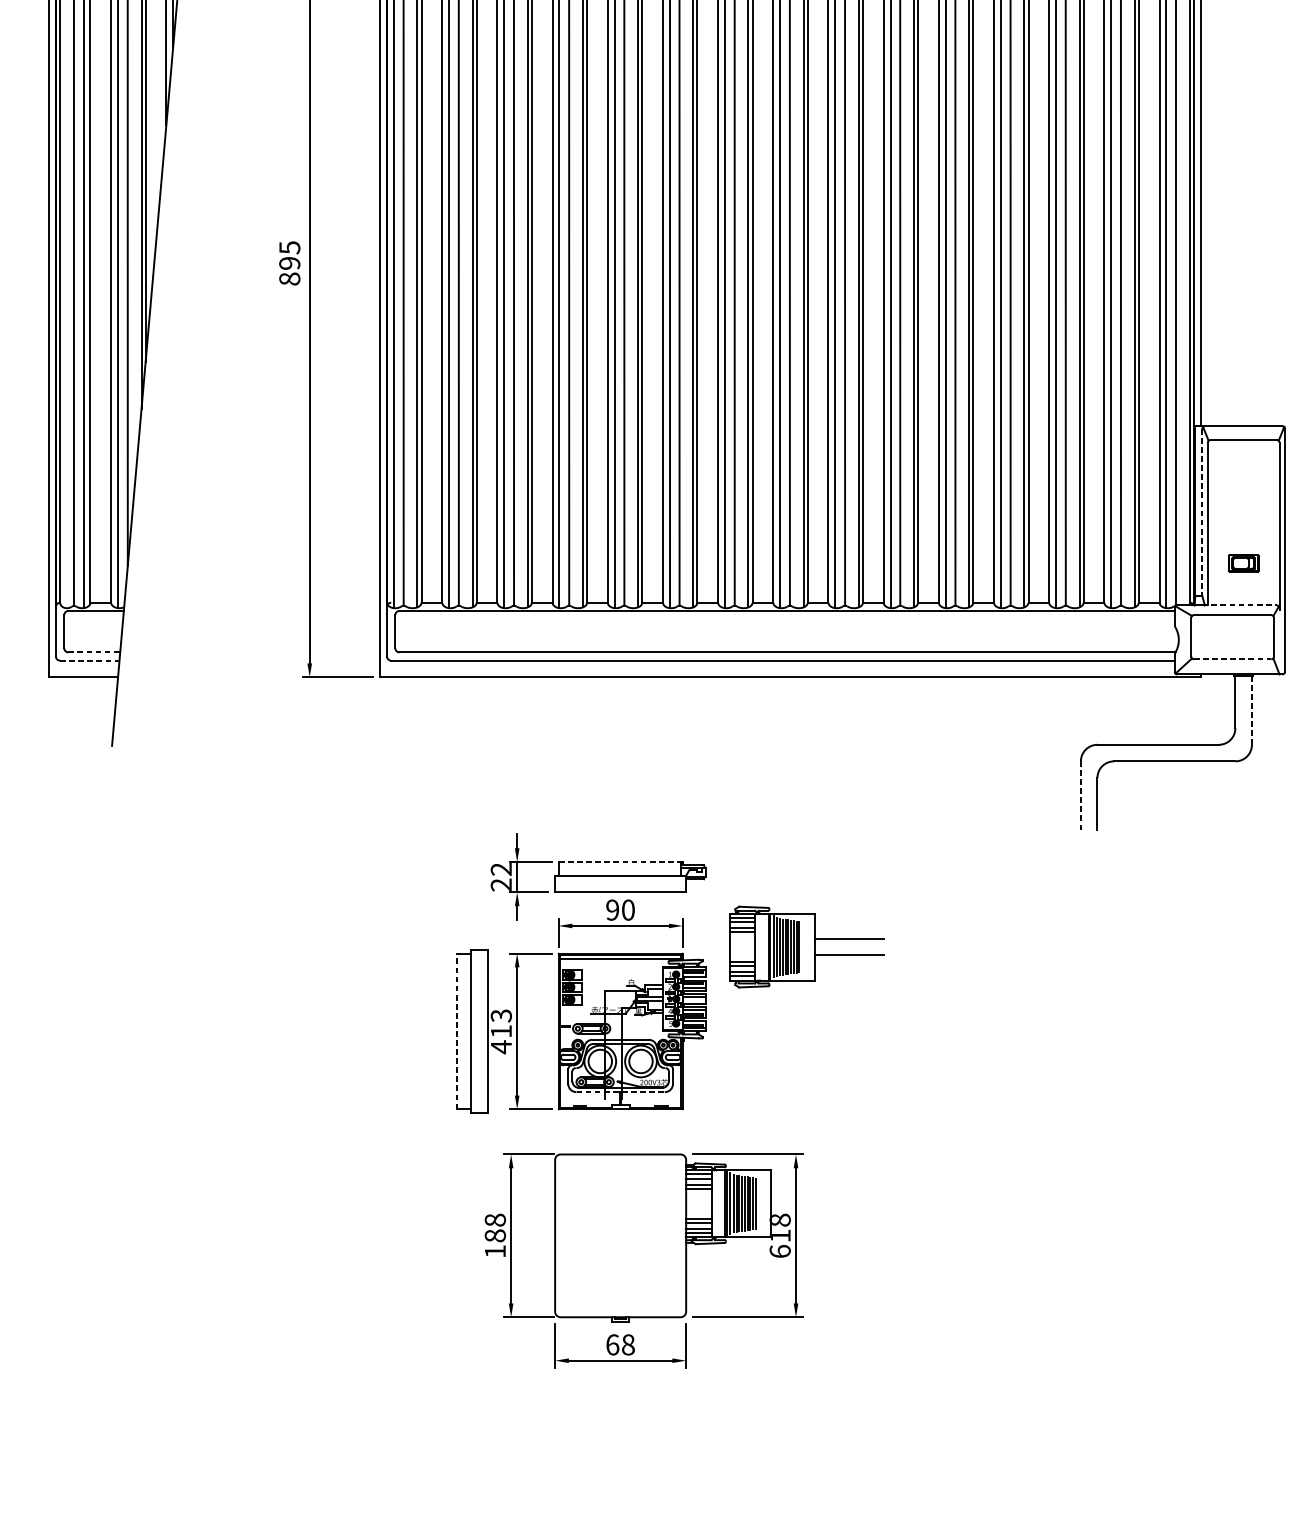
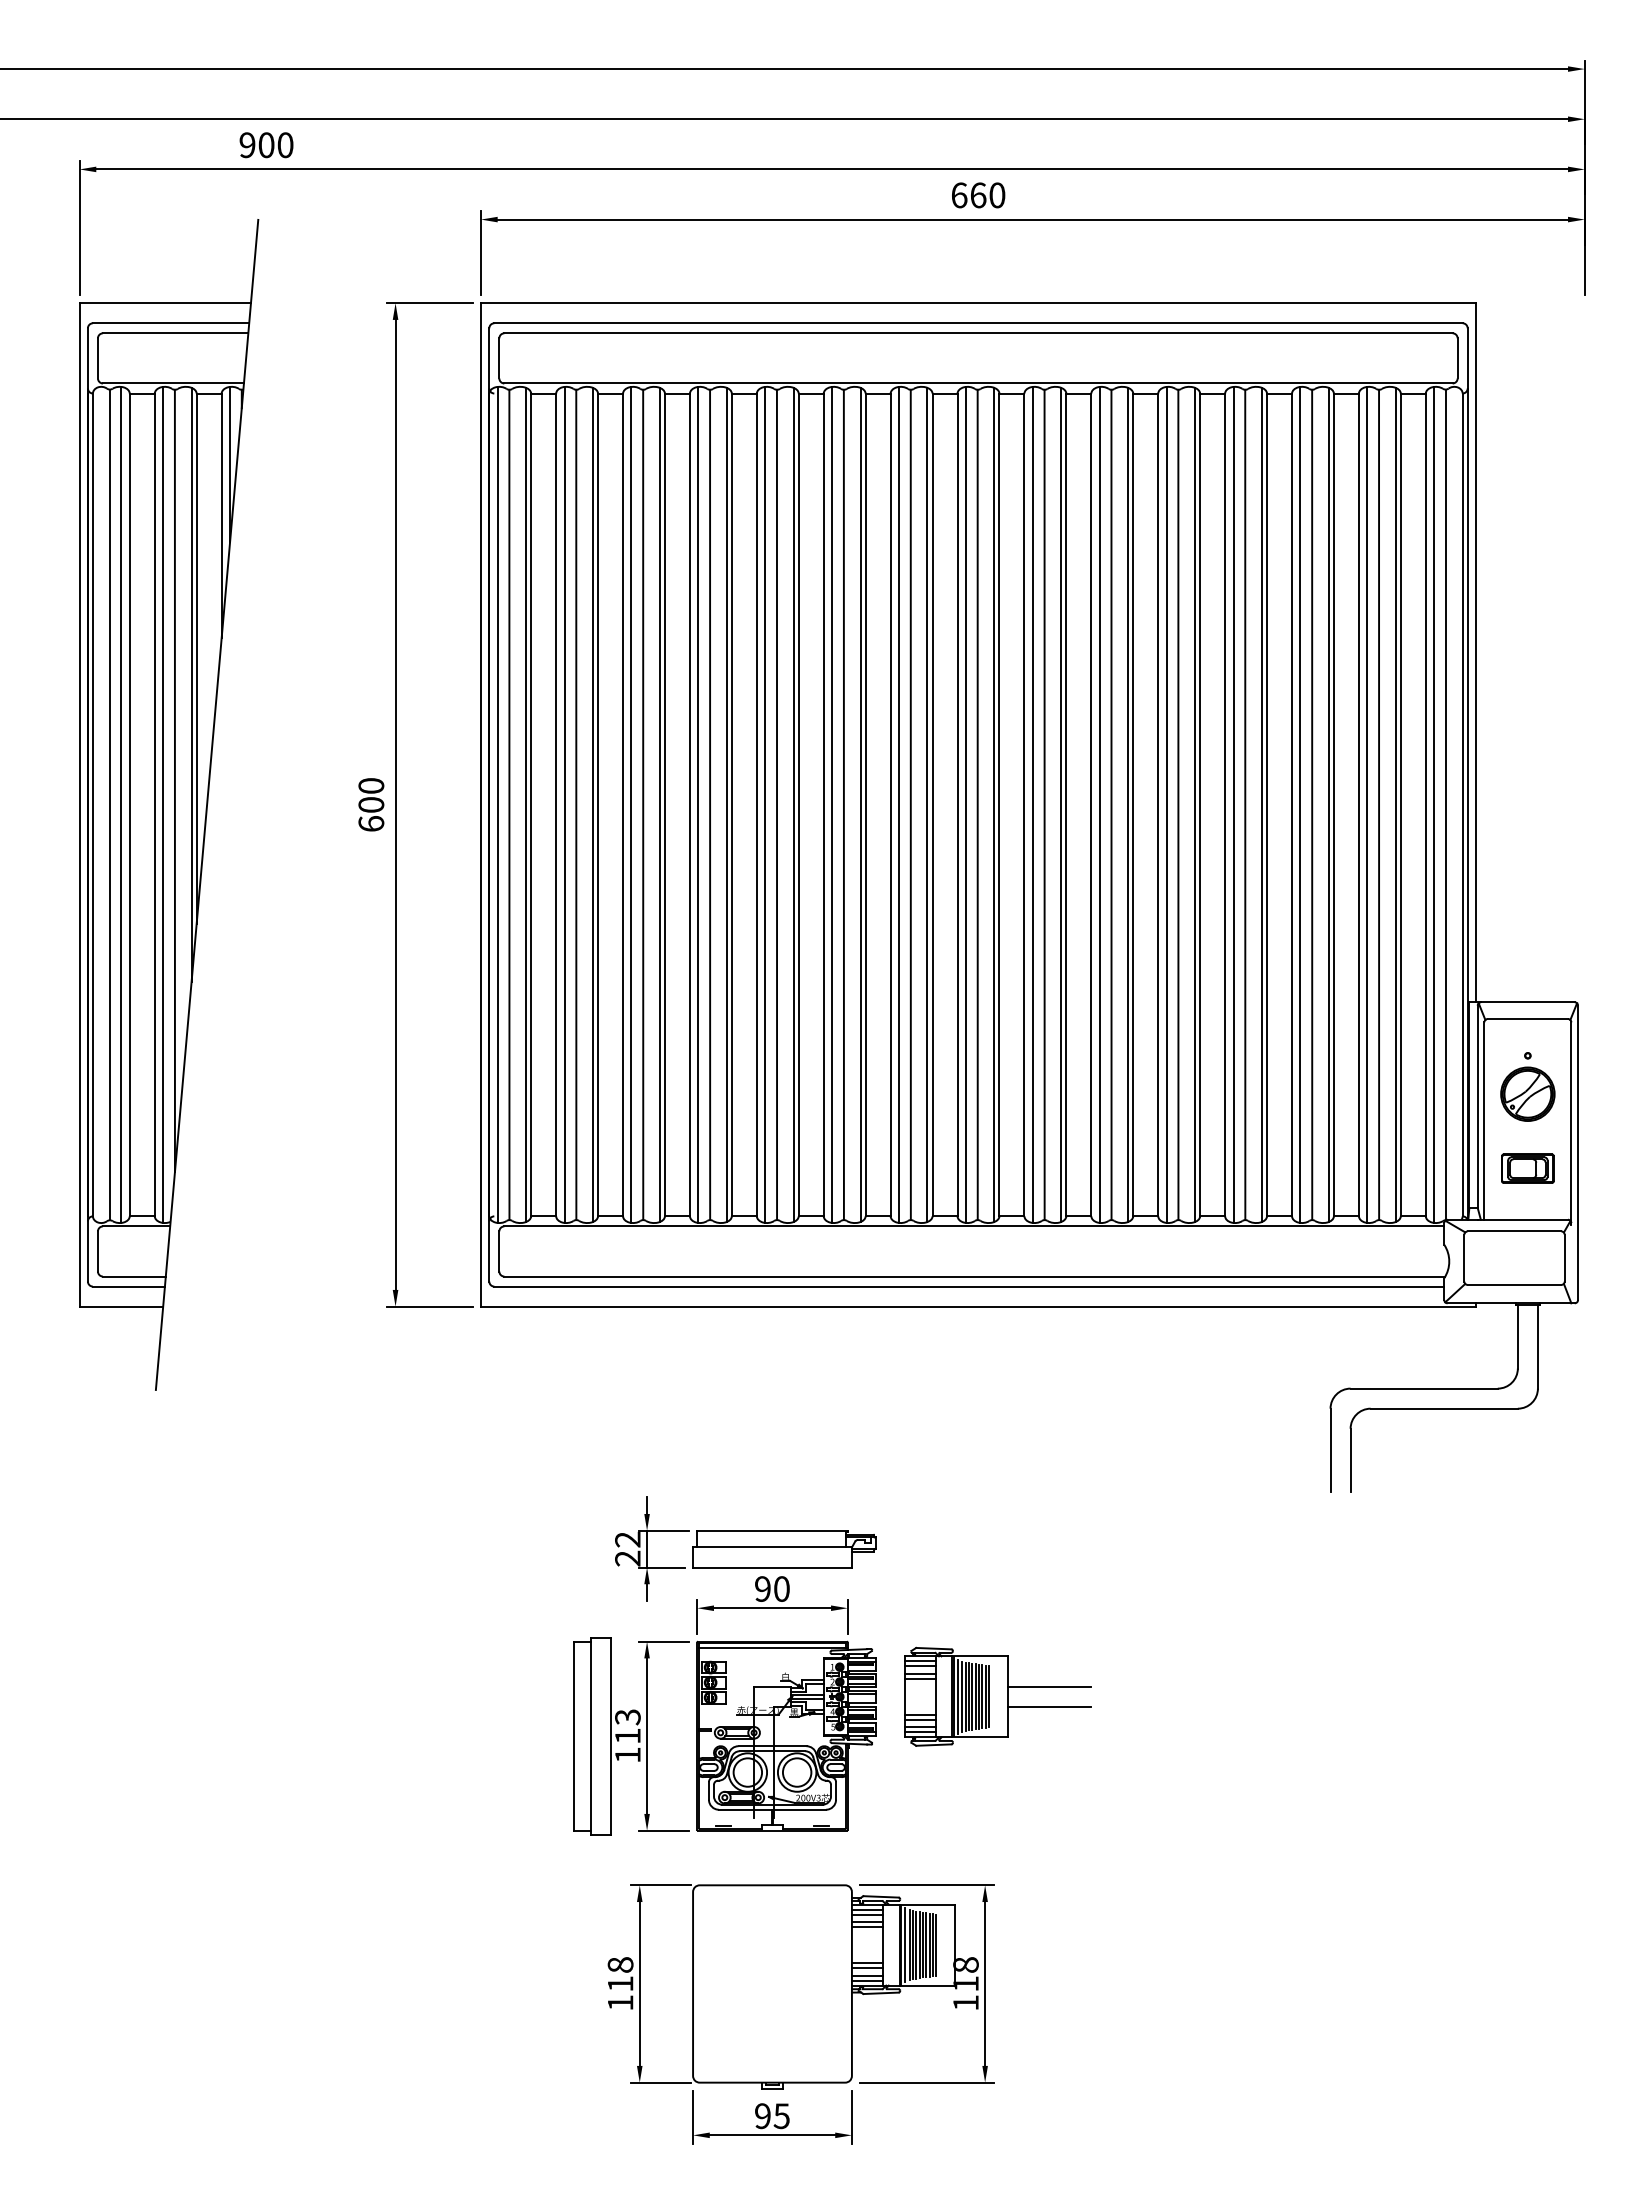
text: (289, 263) -> (371, 804), 895 -> 600
part: (1243, 495) -> (1527, 1086), added
line: (1202, 512) -> (1477, 1107), dashed -> solid
part: (1243, 563) -> (1527, 1168), size x1.43
line: (1240, 605) -> (1523, 1219), dashed -> solid
line: (94, 652) -> (134, 1276), dashed -> solid
line: (1232, 658) -> (1514, 1284), dashed -> solid
line: (89, 660) -> (128, 1286), dashed -> solid
line: (1251, 710) -> (1537, 1346), dashed -> solid
line: (1080, 795) -> (1330, 1450), dashed -> solid
line: (620, 861) -> (772, 1530), dashed -> solid
part: (806, 946) -> (997, 1696), moved
line: (457, 1030) -> (574, 1735), dashed -> solid
text: (501, 1046) -> (627, 1754), 413 -> 113
line: (620, 1091) -> (772, 1809), dashed -> solid
text: (495, 1235) -> (620, 1983), 188 -> 118
text: (779, 1251) -> (965, 2002), 618 -> 118
text: (620, 1345) -> (772, 2116), 68 -> 95

